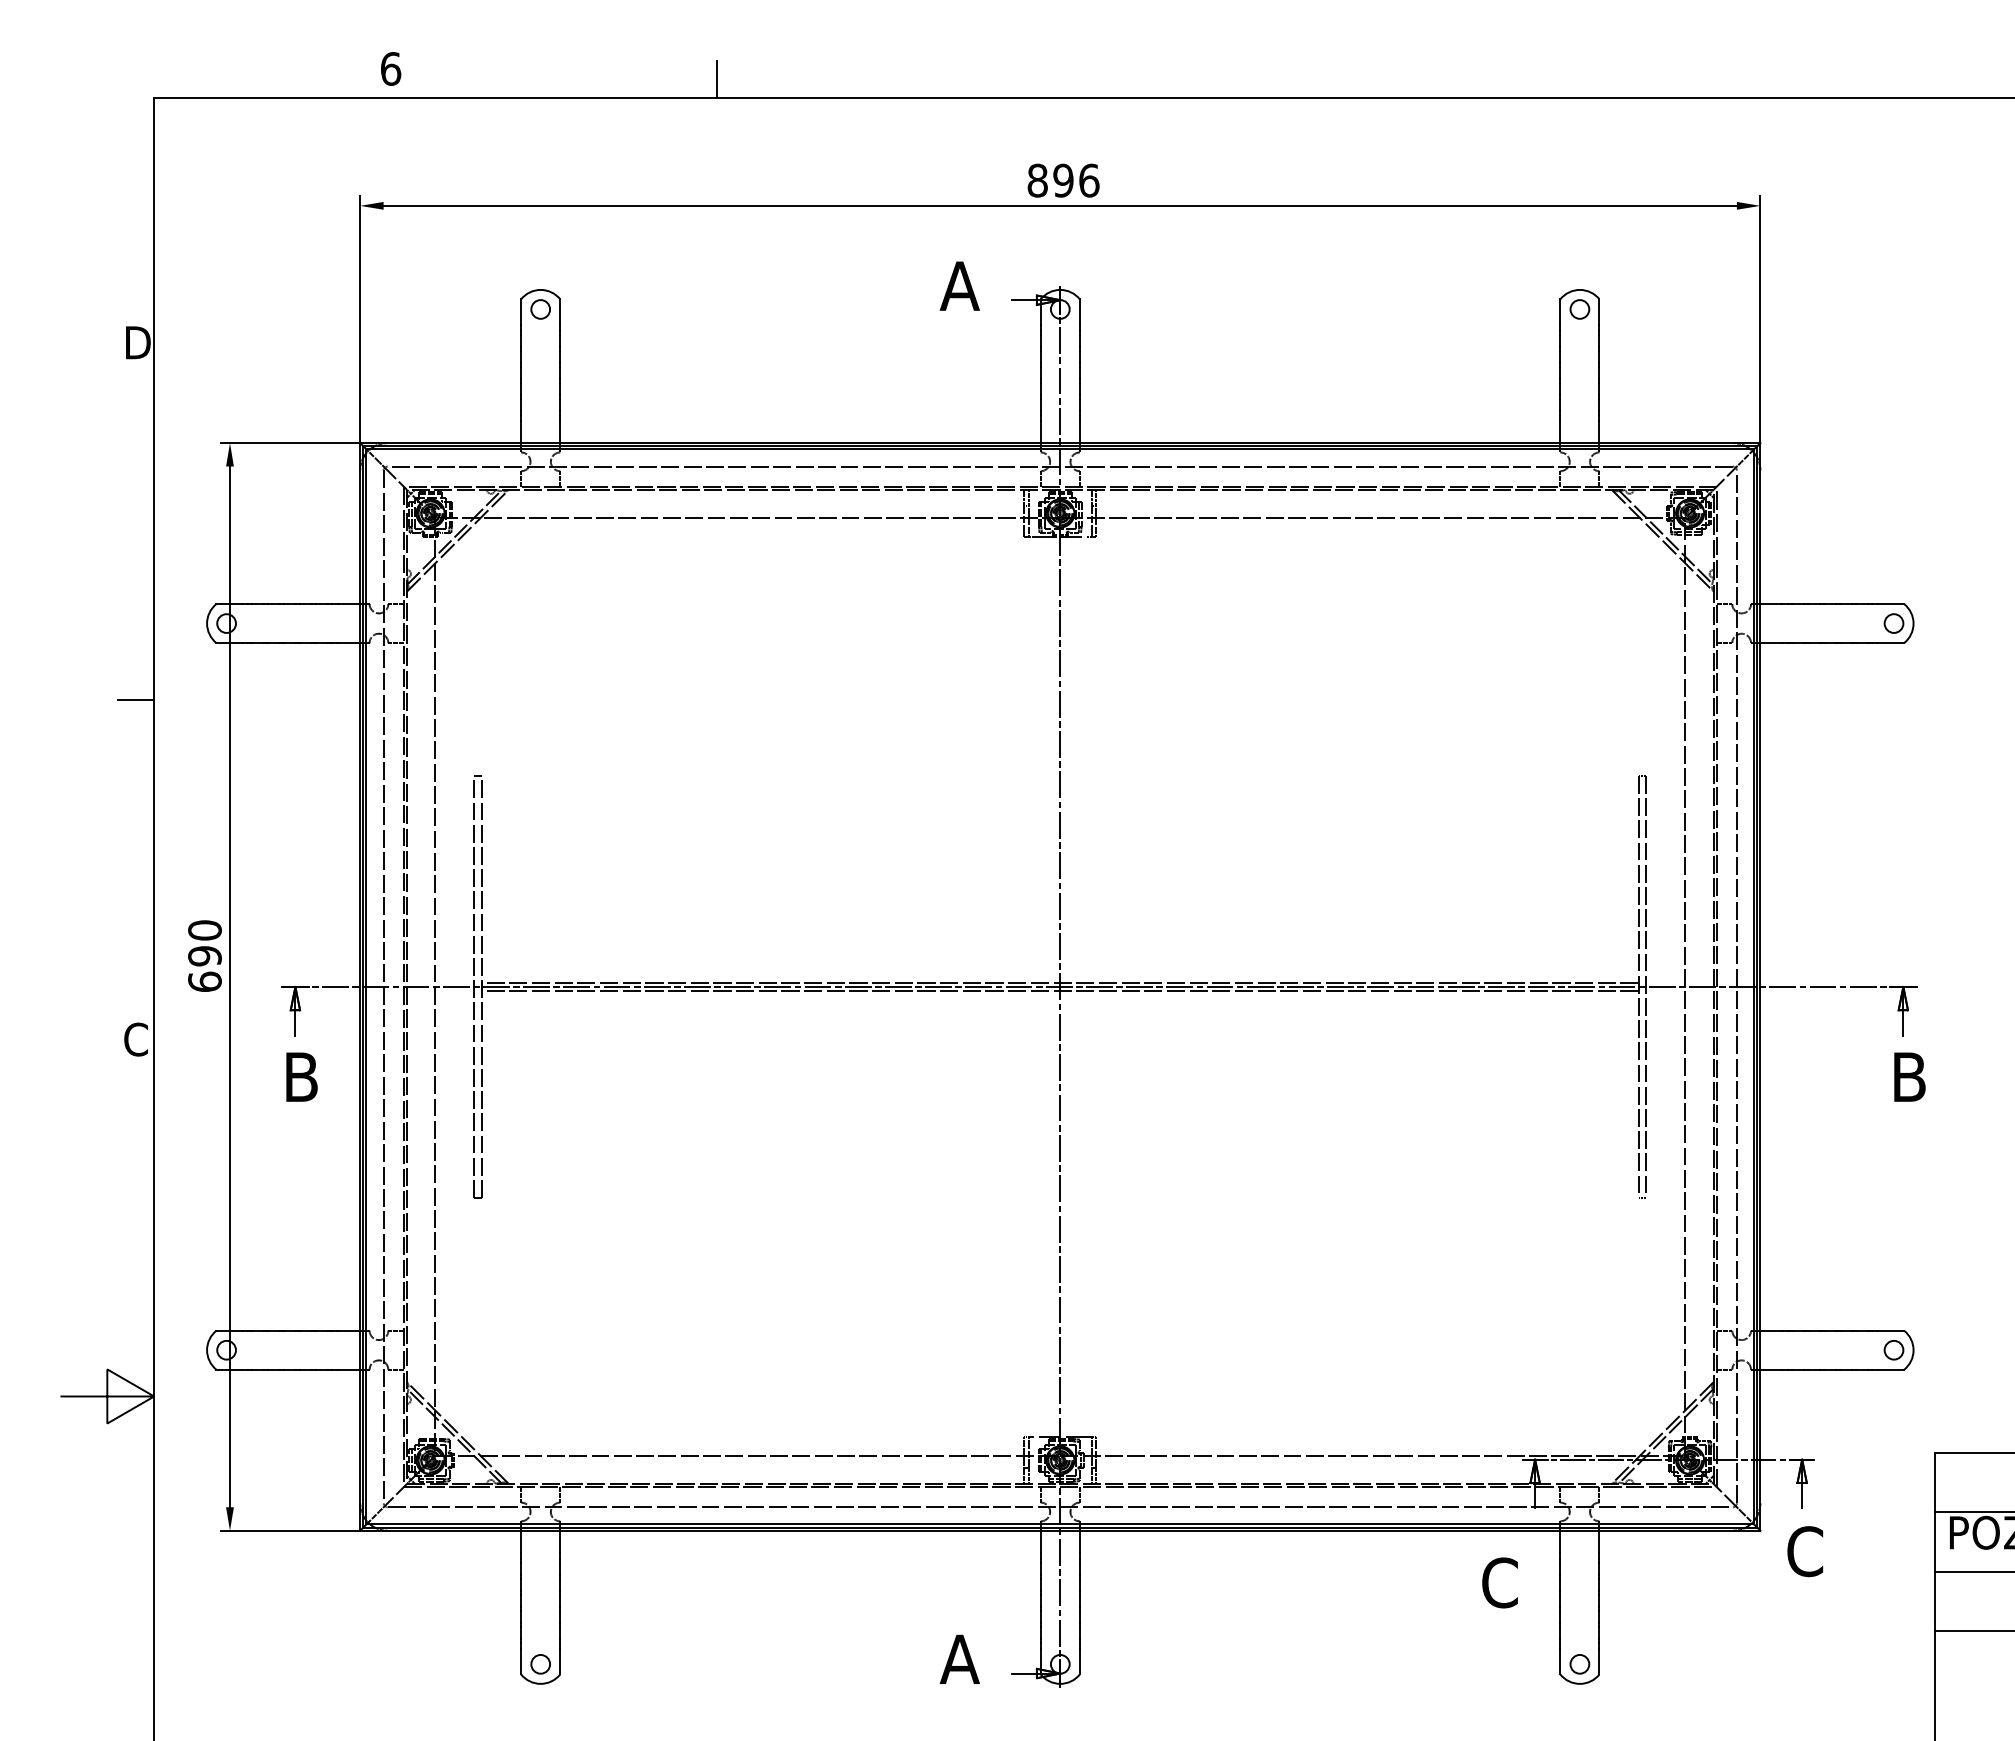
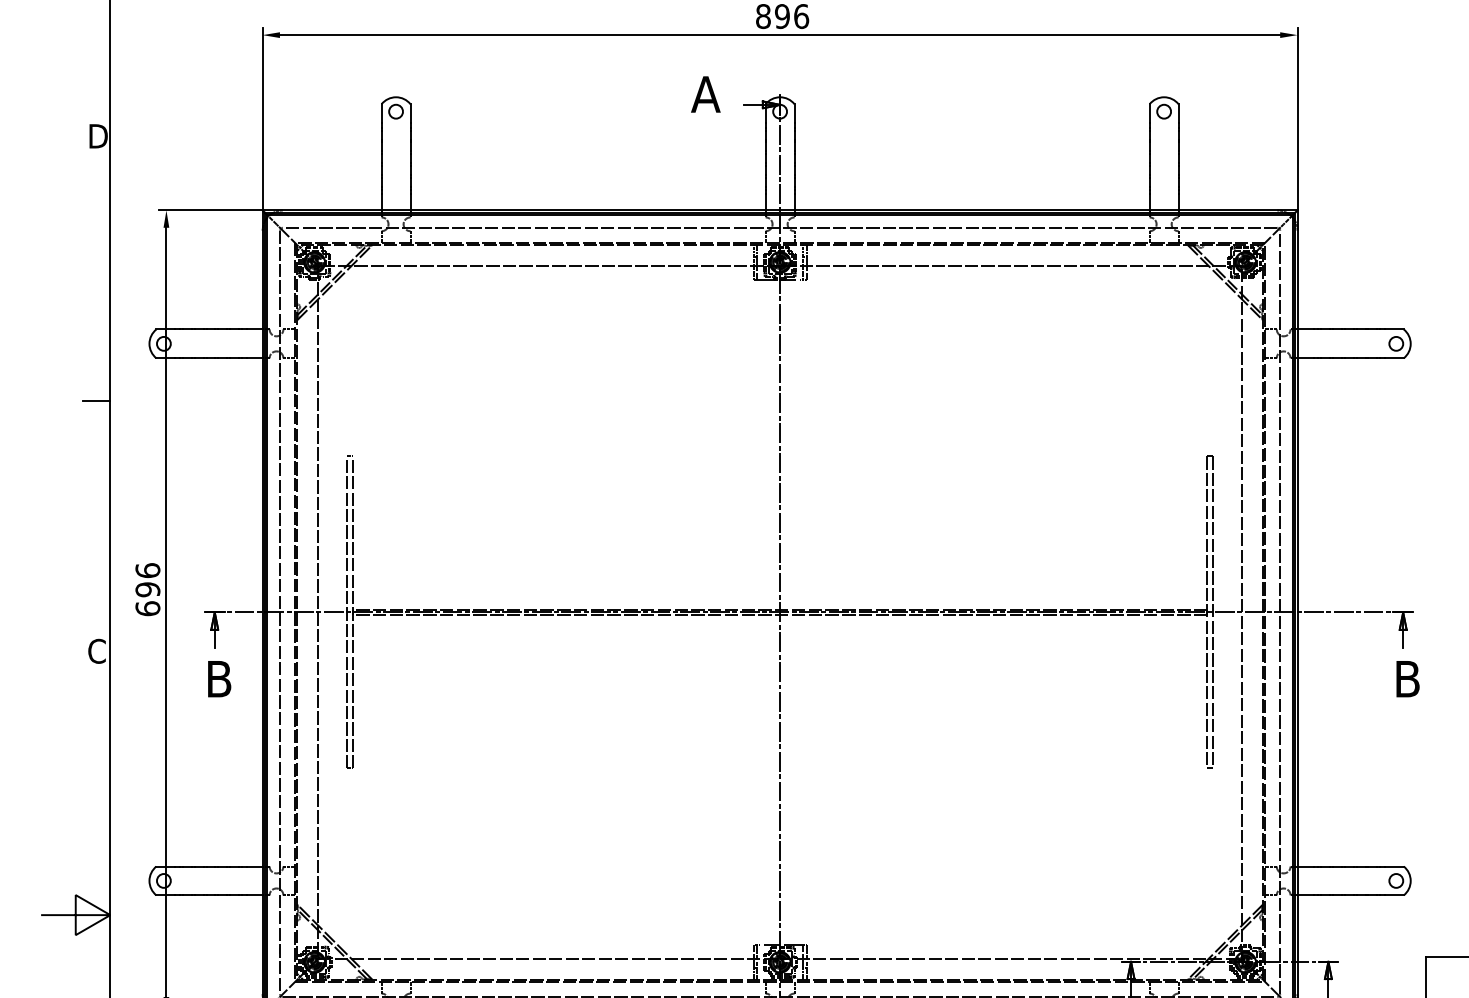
text: (204, 930) -> (147, 570), 690 -> 696

